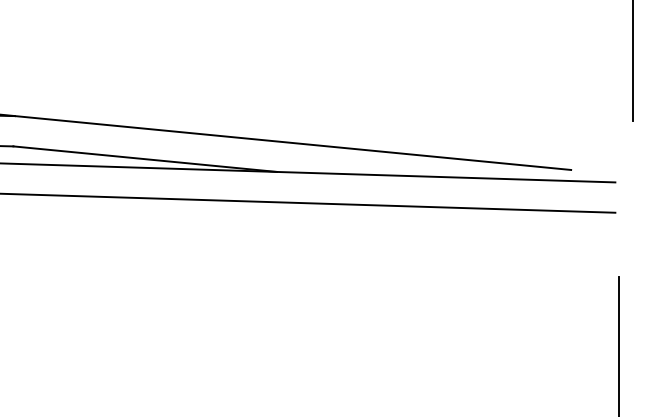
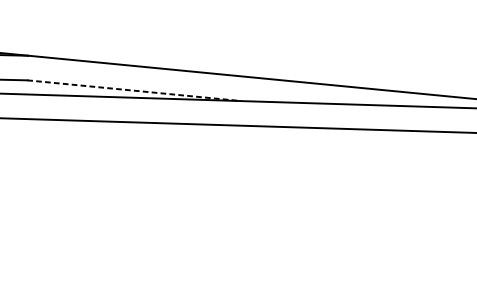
line: (145, 159) -> (134, 90), solid -> dashed

